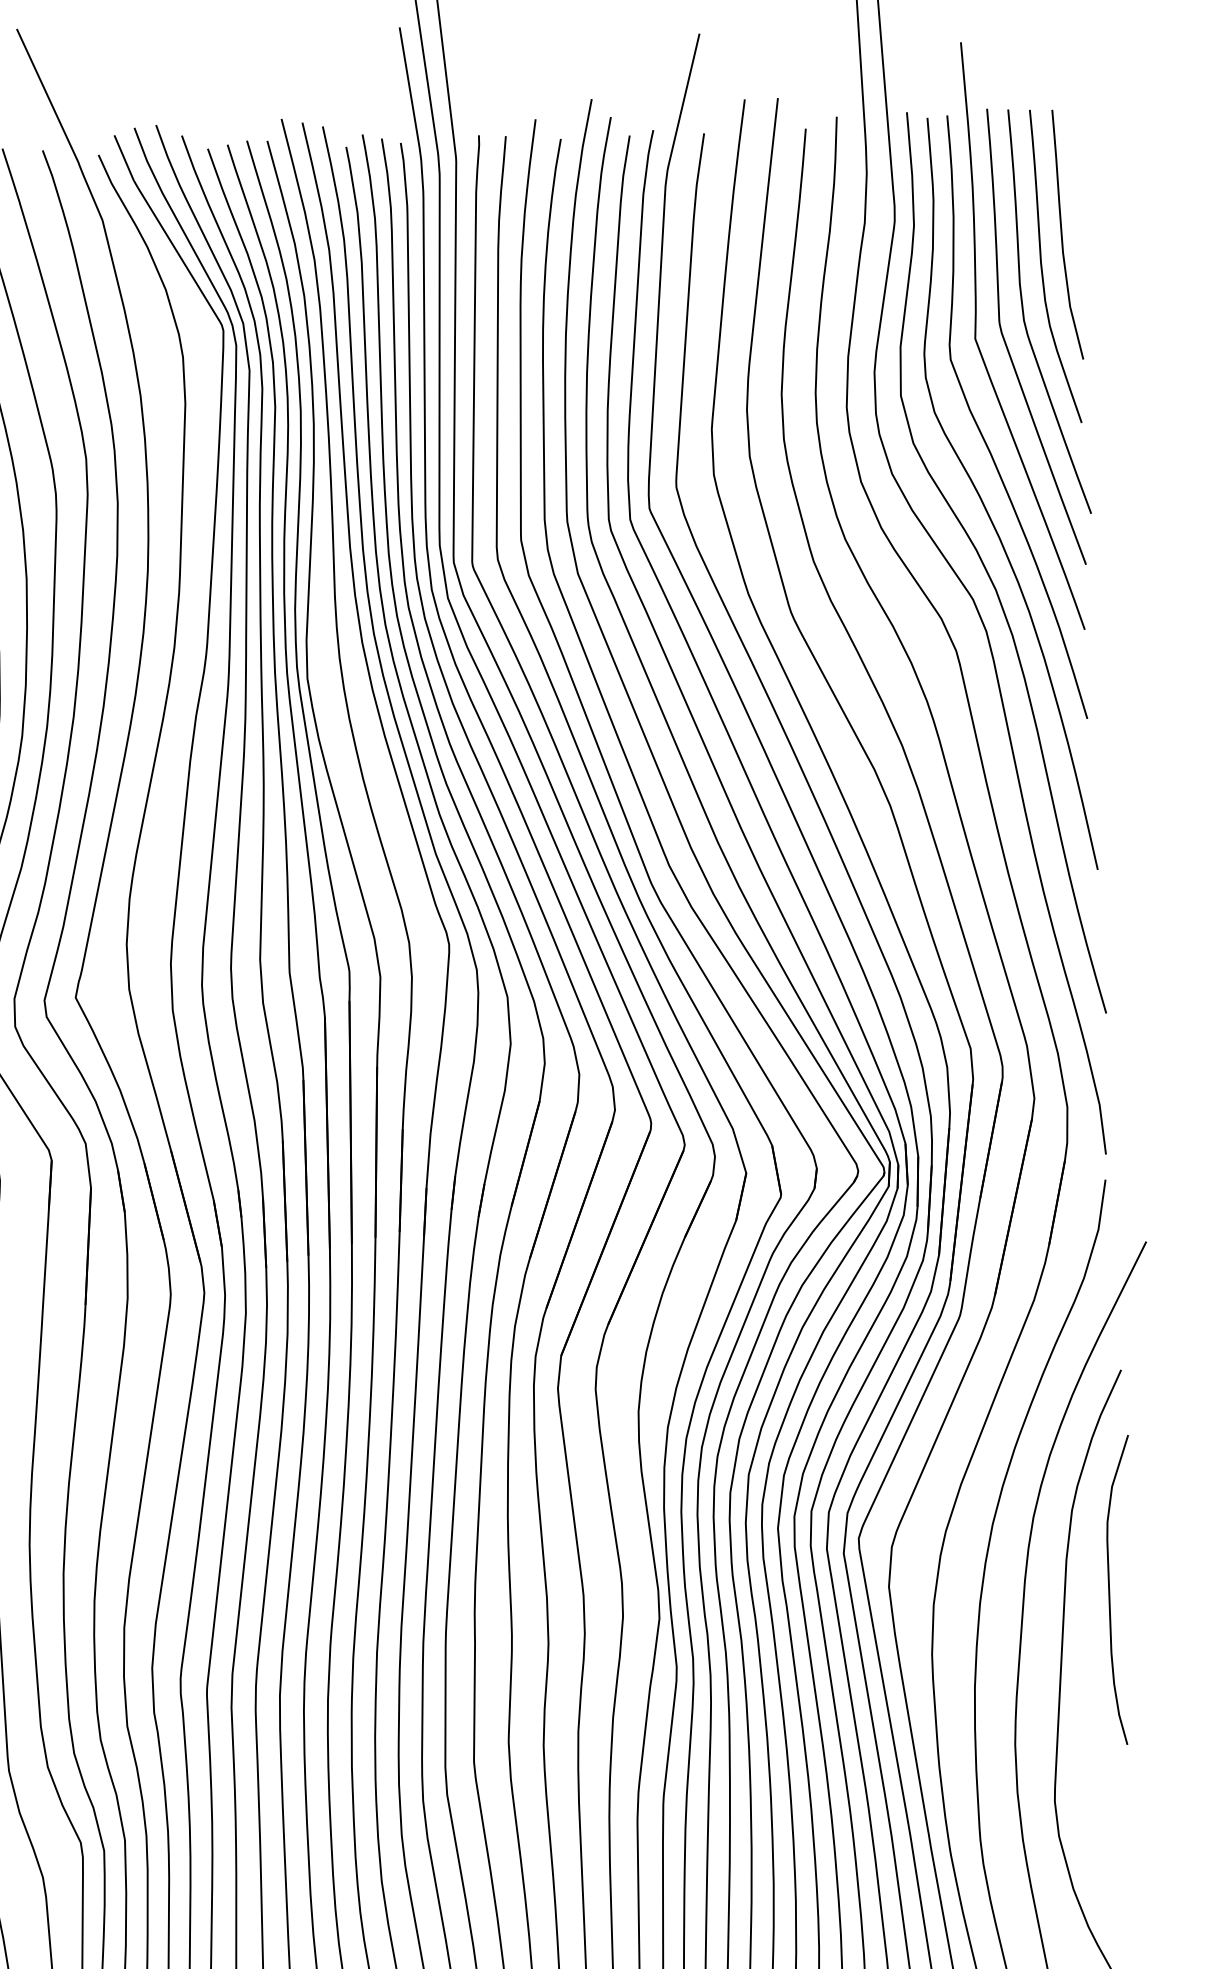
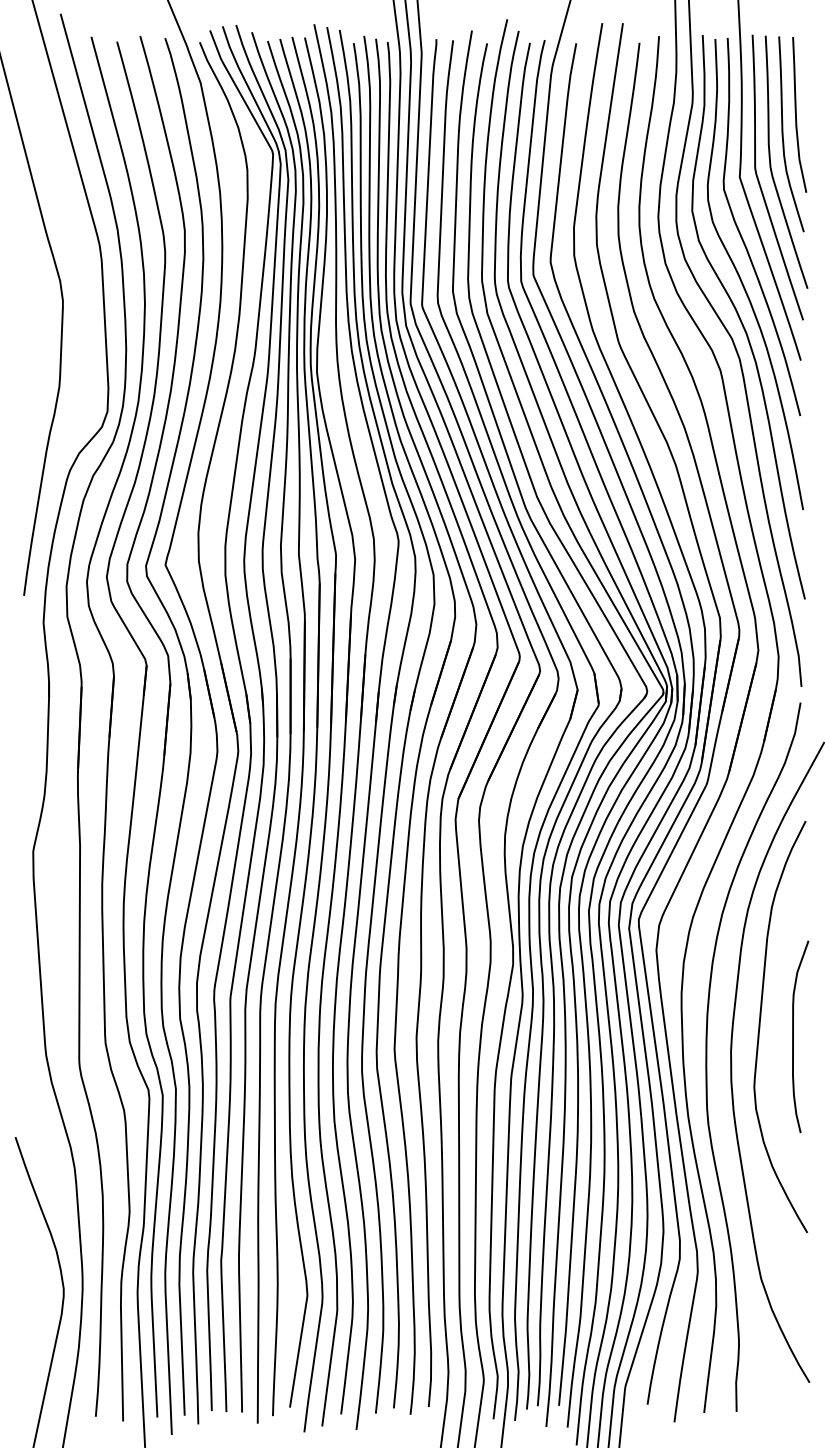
curve: (1109, 1590) -> (793, 1036), moved

